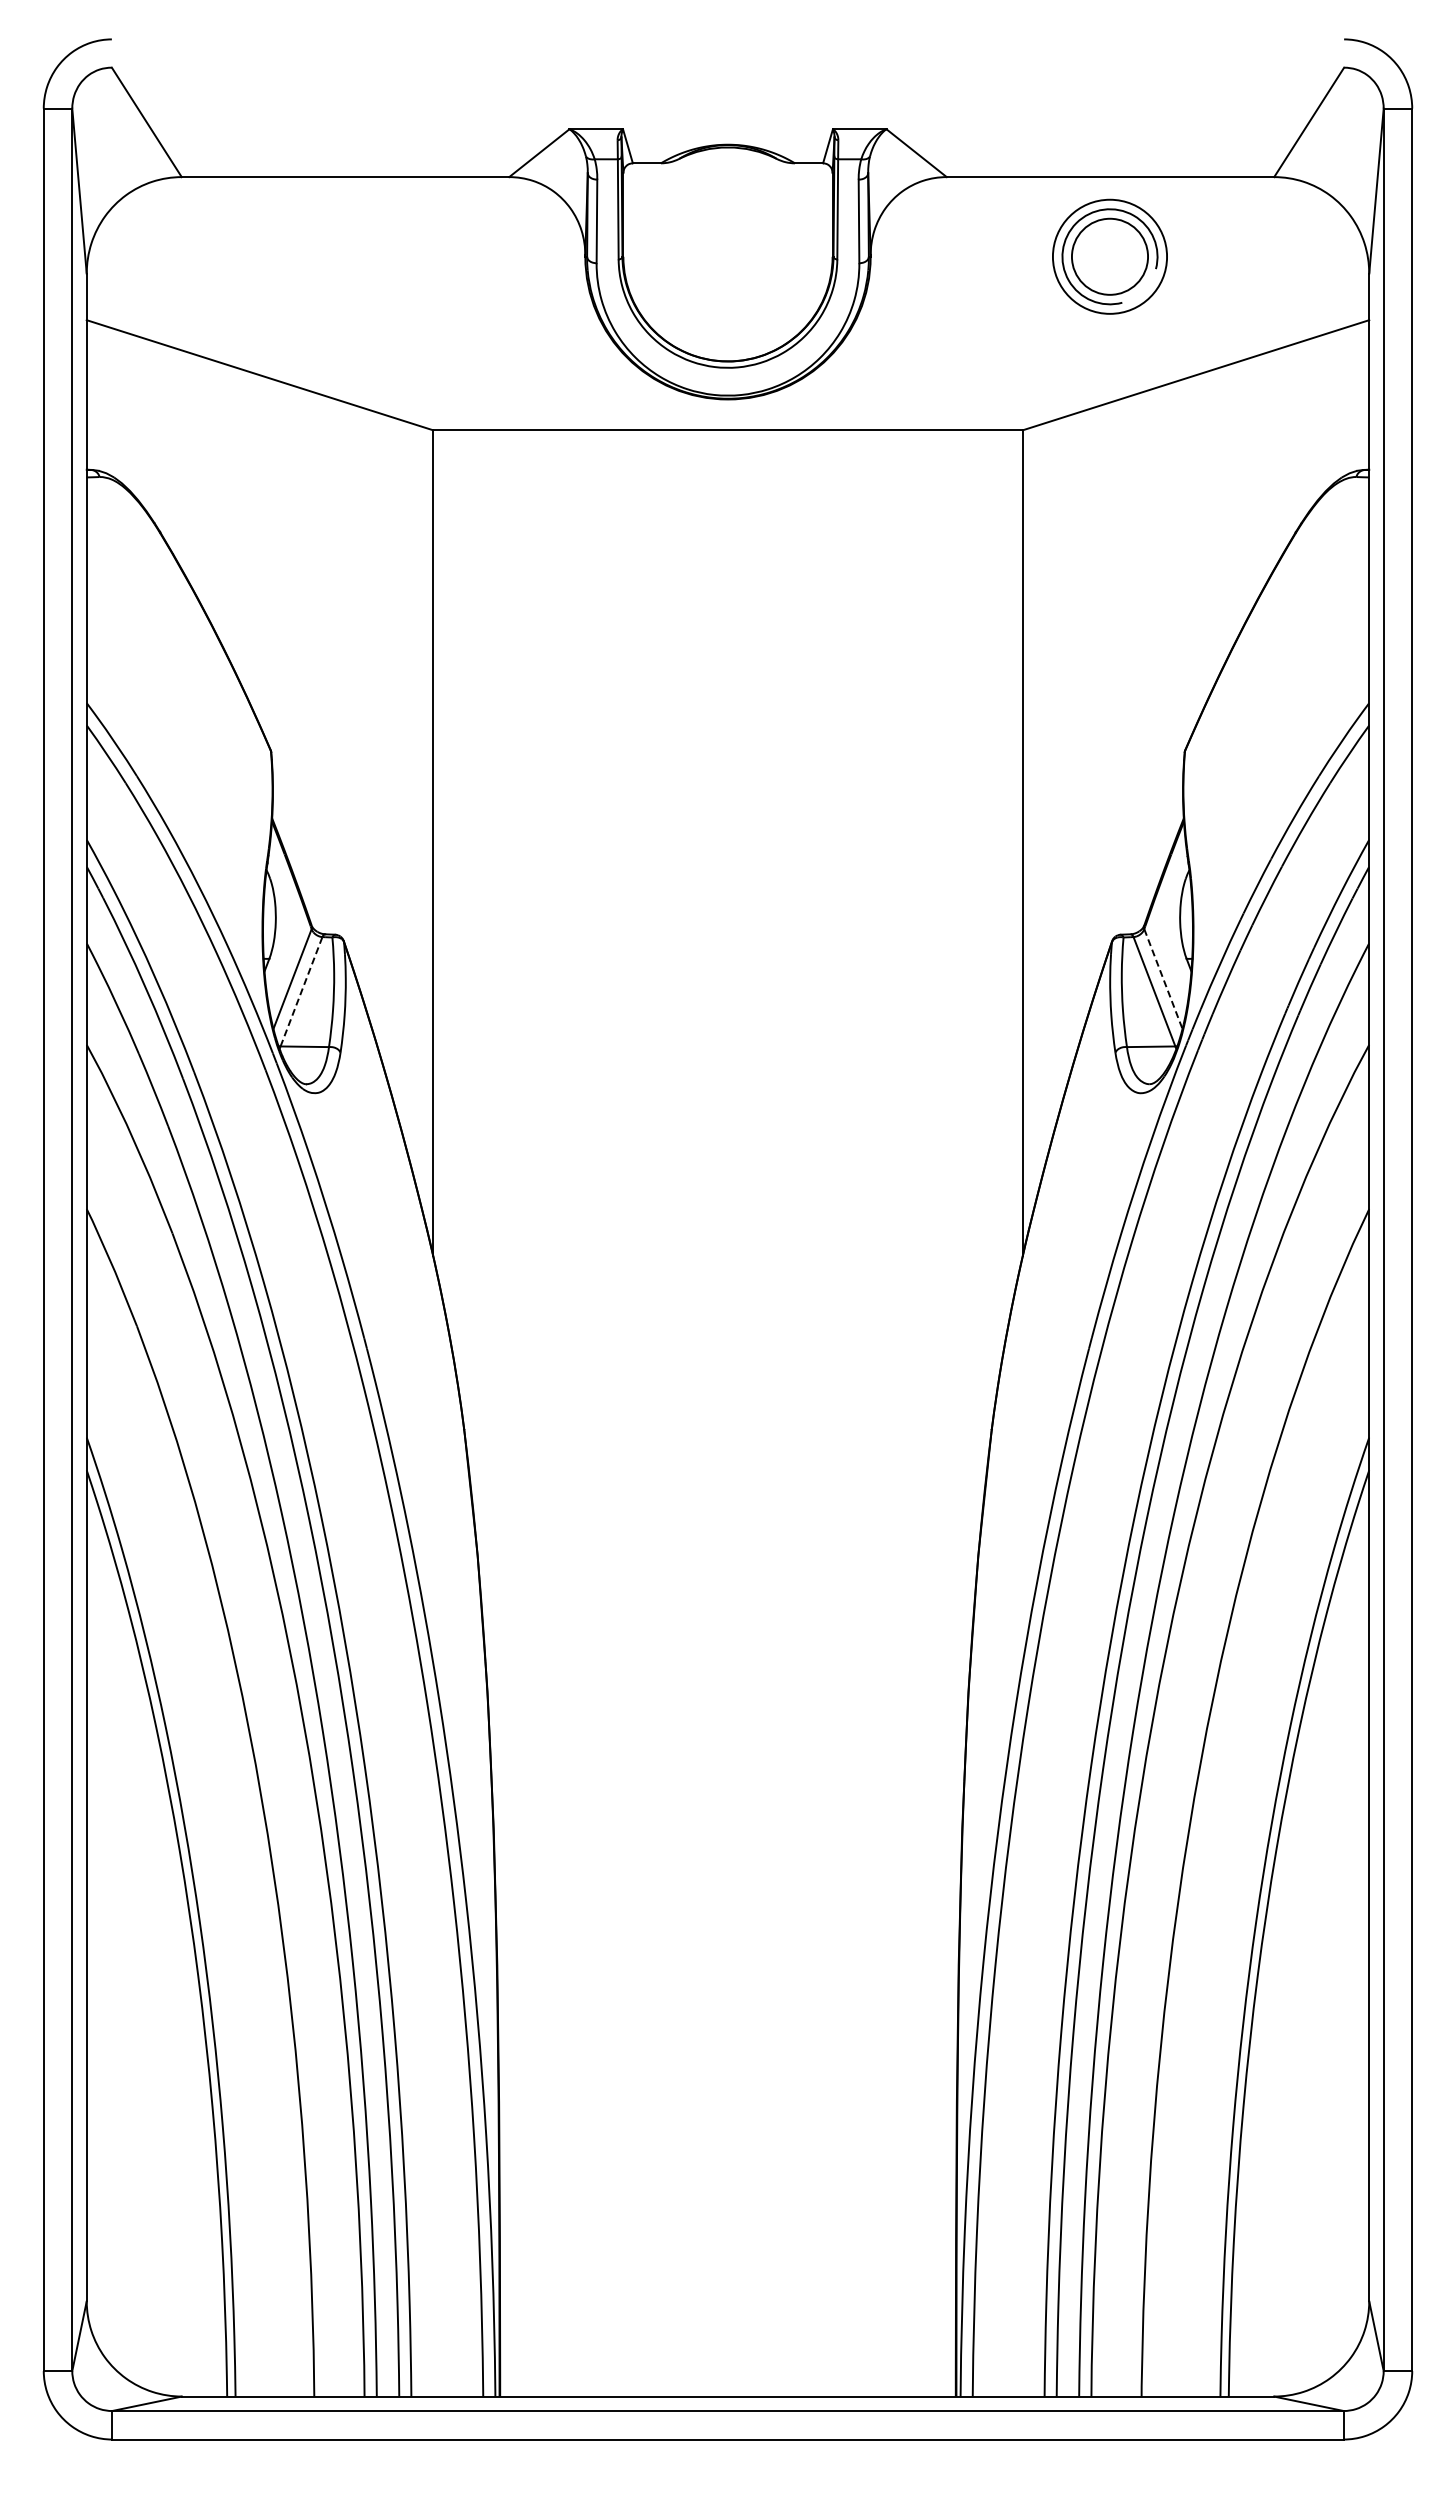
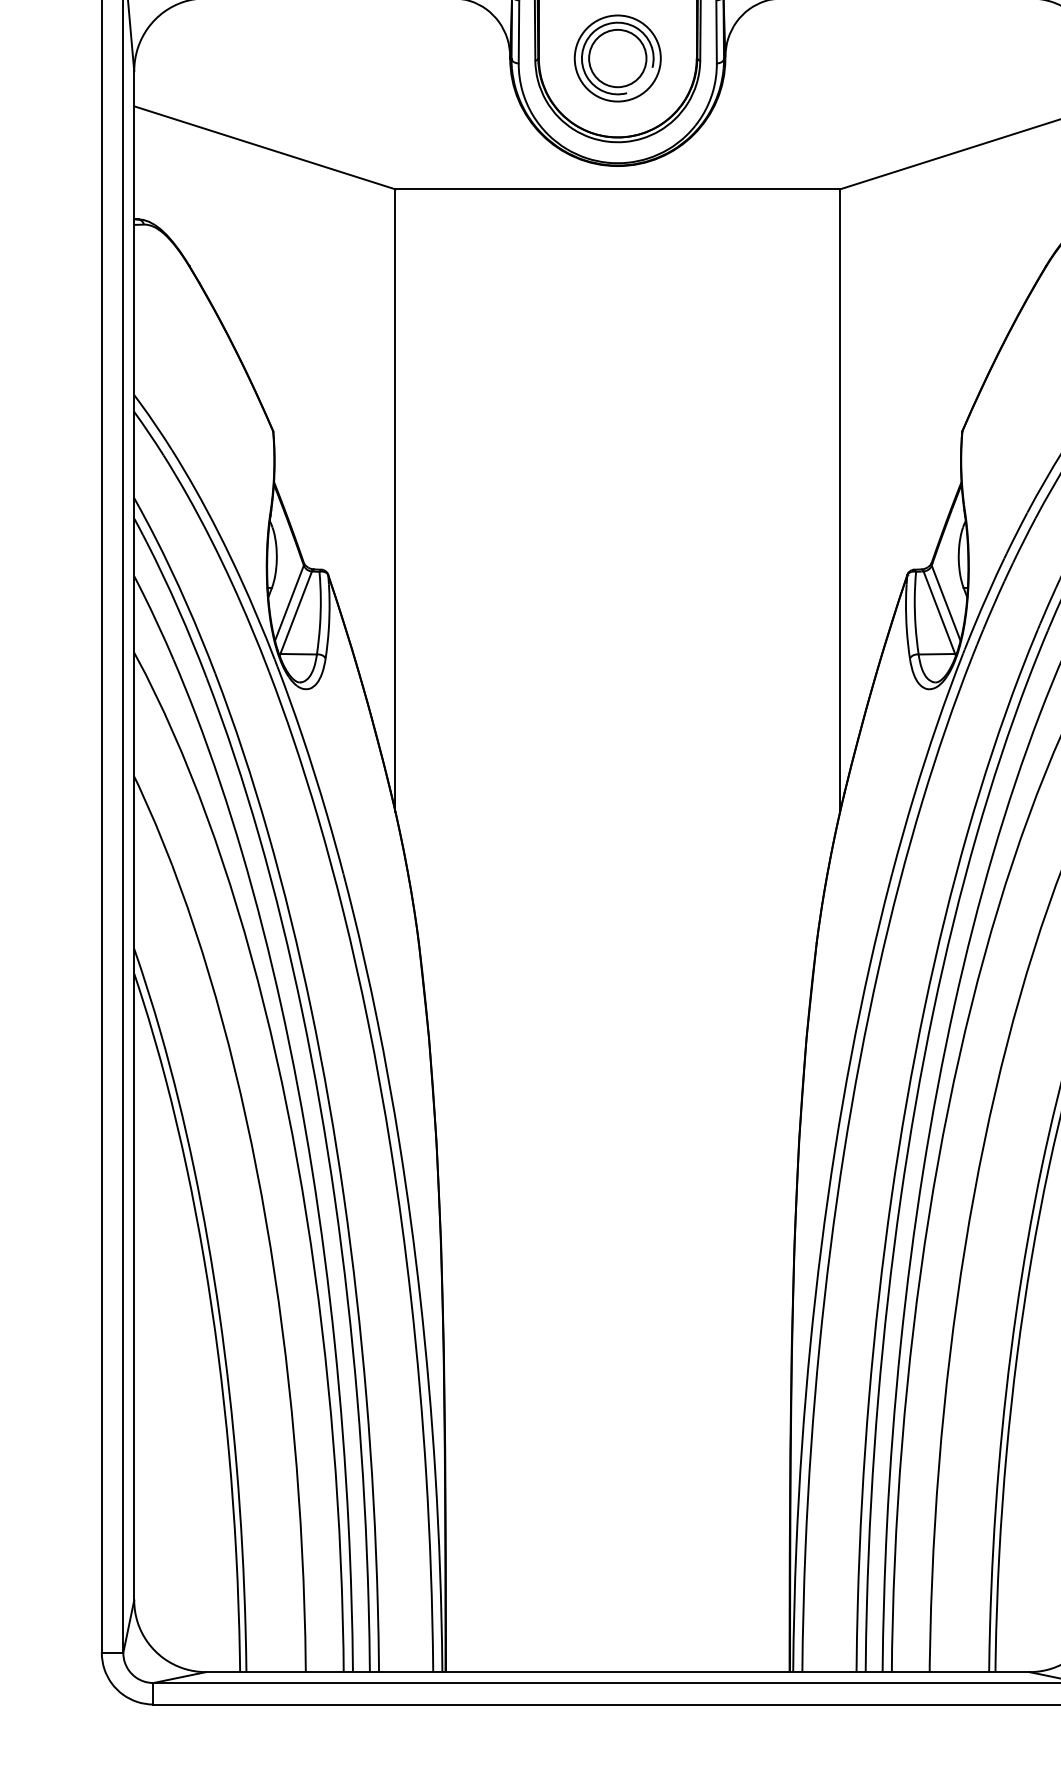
part: (1109, 256) -> (617, 58), moved
line: (1163, 979) -> (946, 603), dashed -> solid
line: (301, 991) -> (296, 612), dashed -> solid

